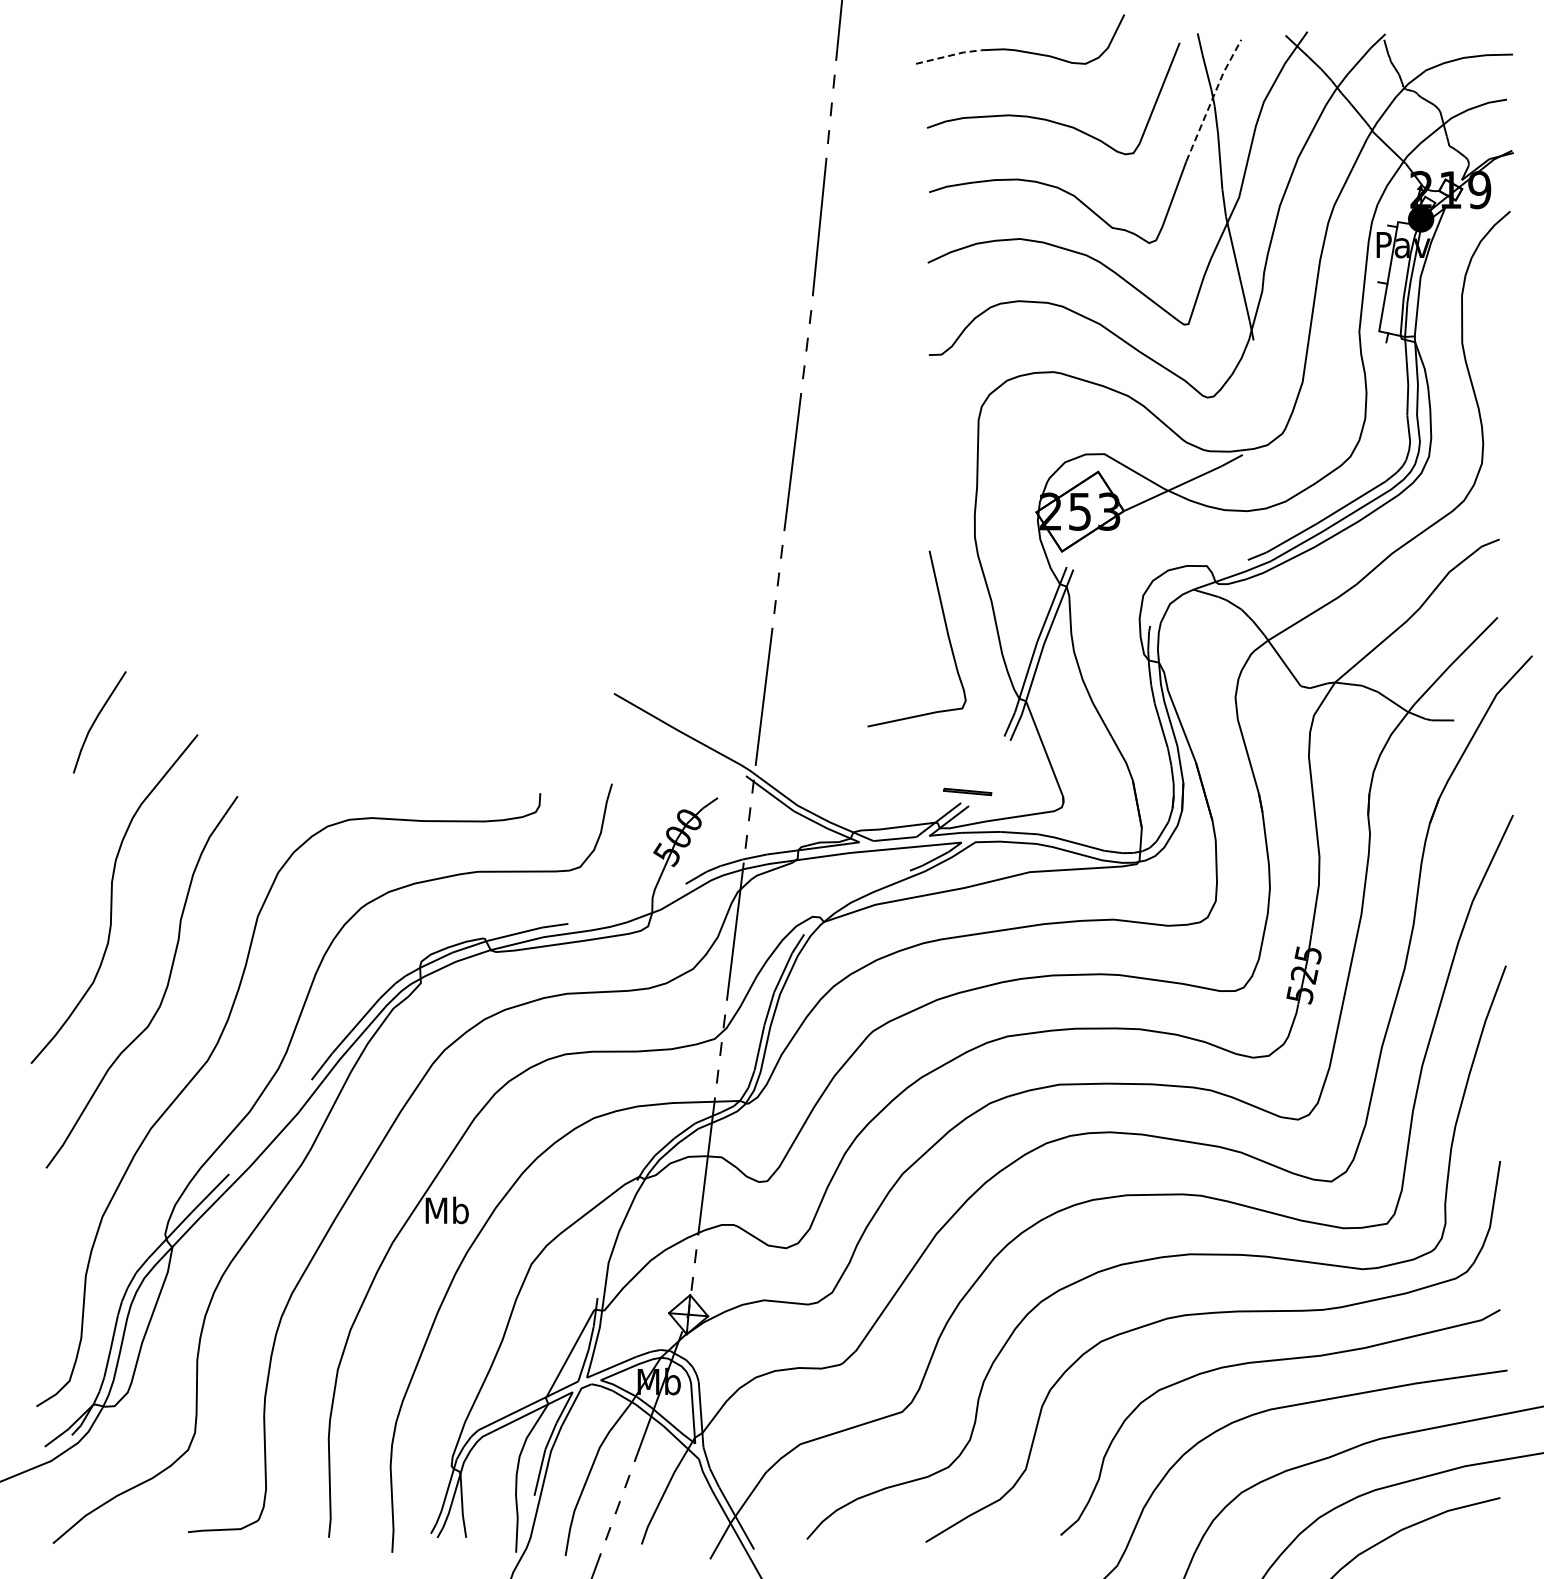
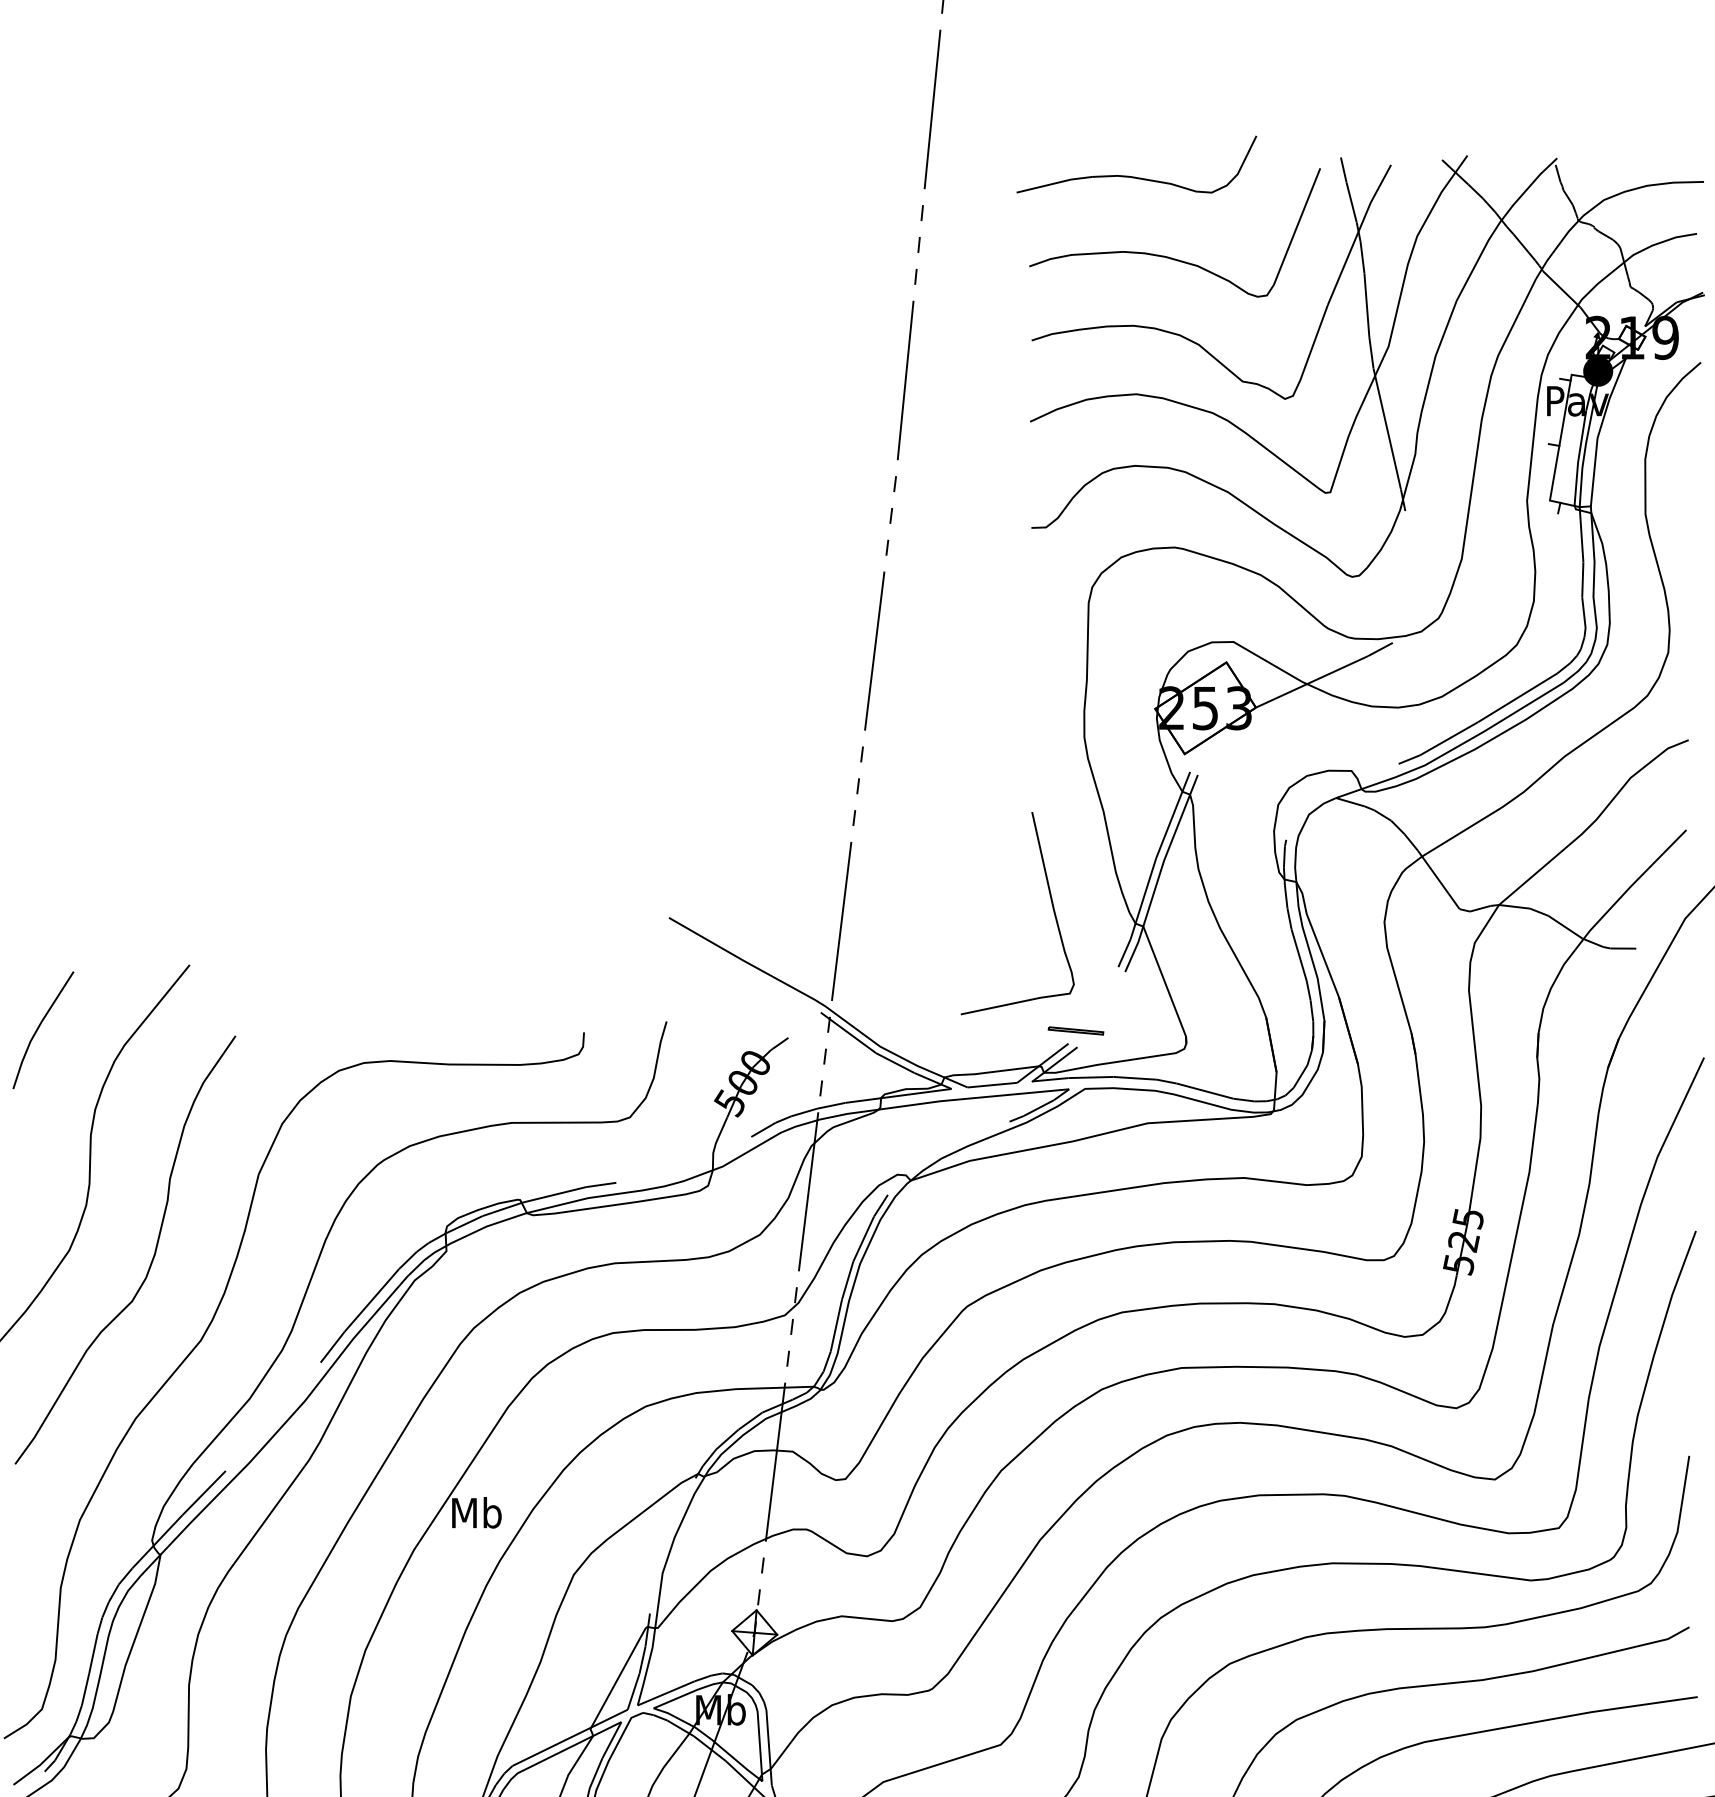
line: (949, 55) -> (1055, 182), dashed -> solid
line: (1212, 99) -> (1357, 233), dashed -> solid
curve: (946, 632) -> (1051, 906), moved
line: (96, 720) -> (39, 1028), moved

